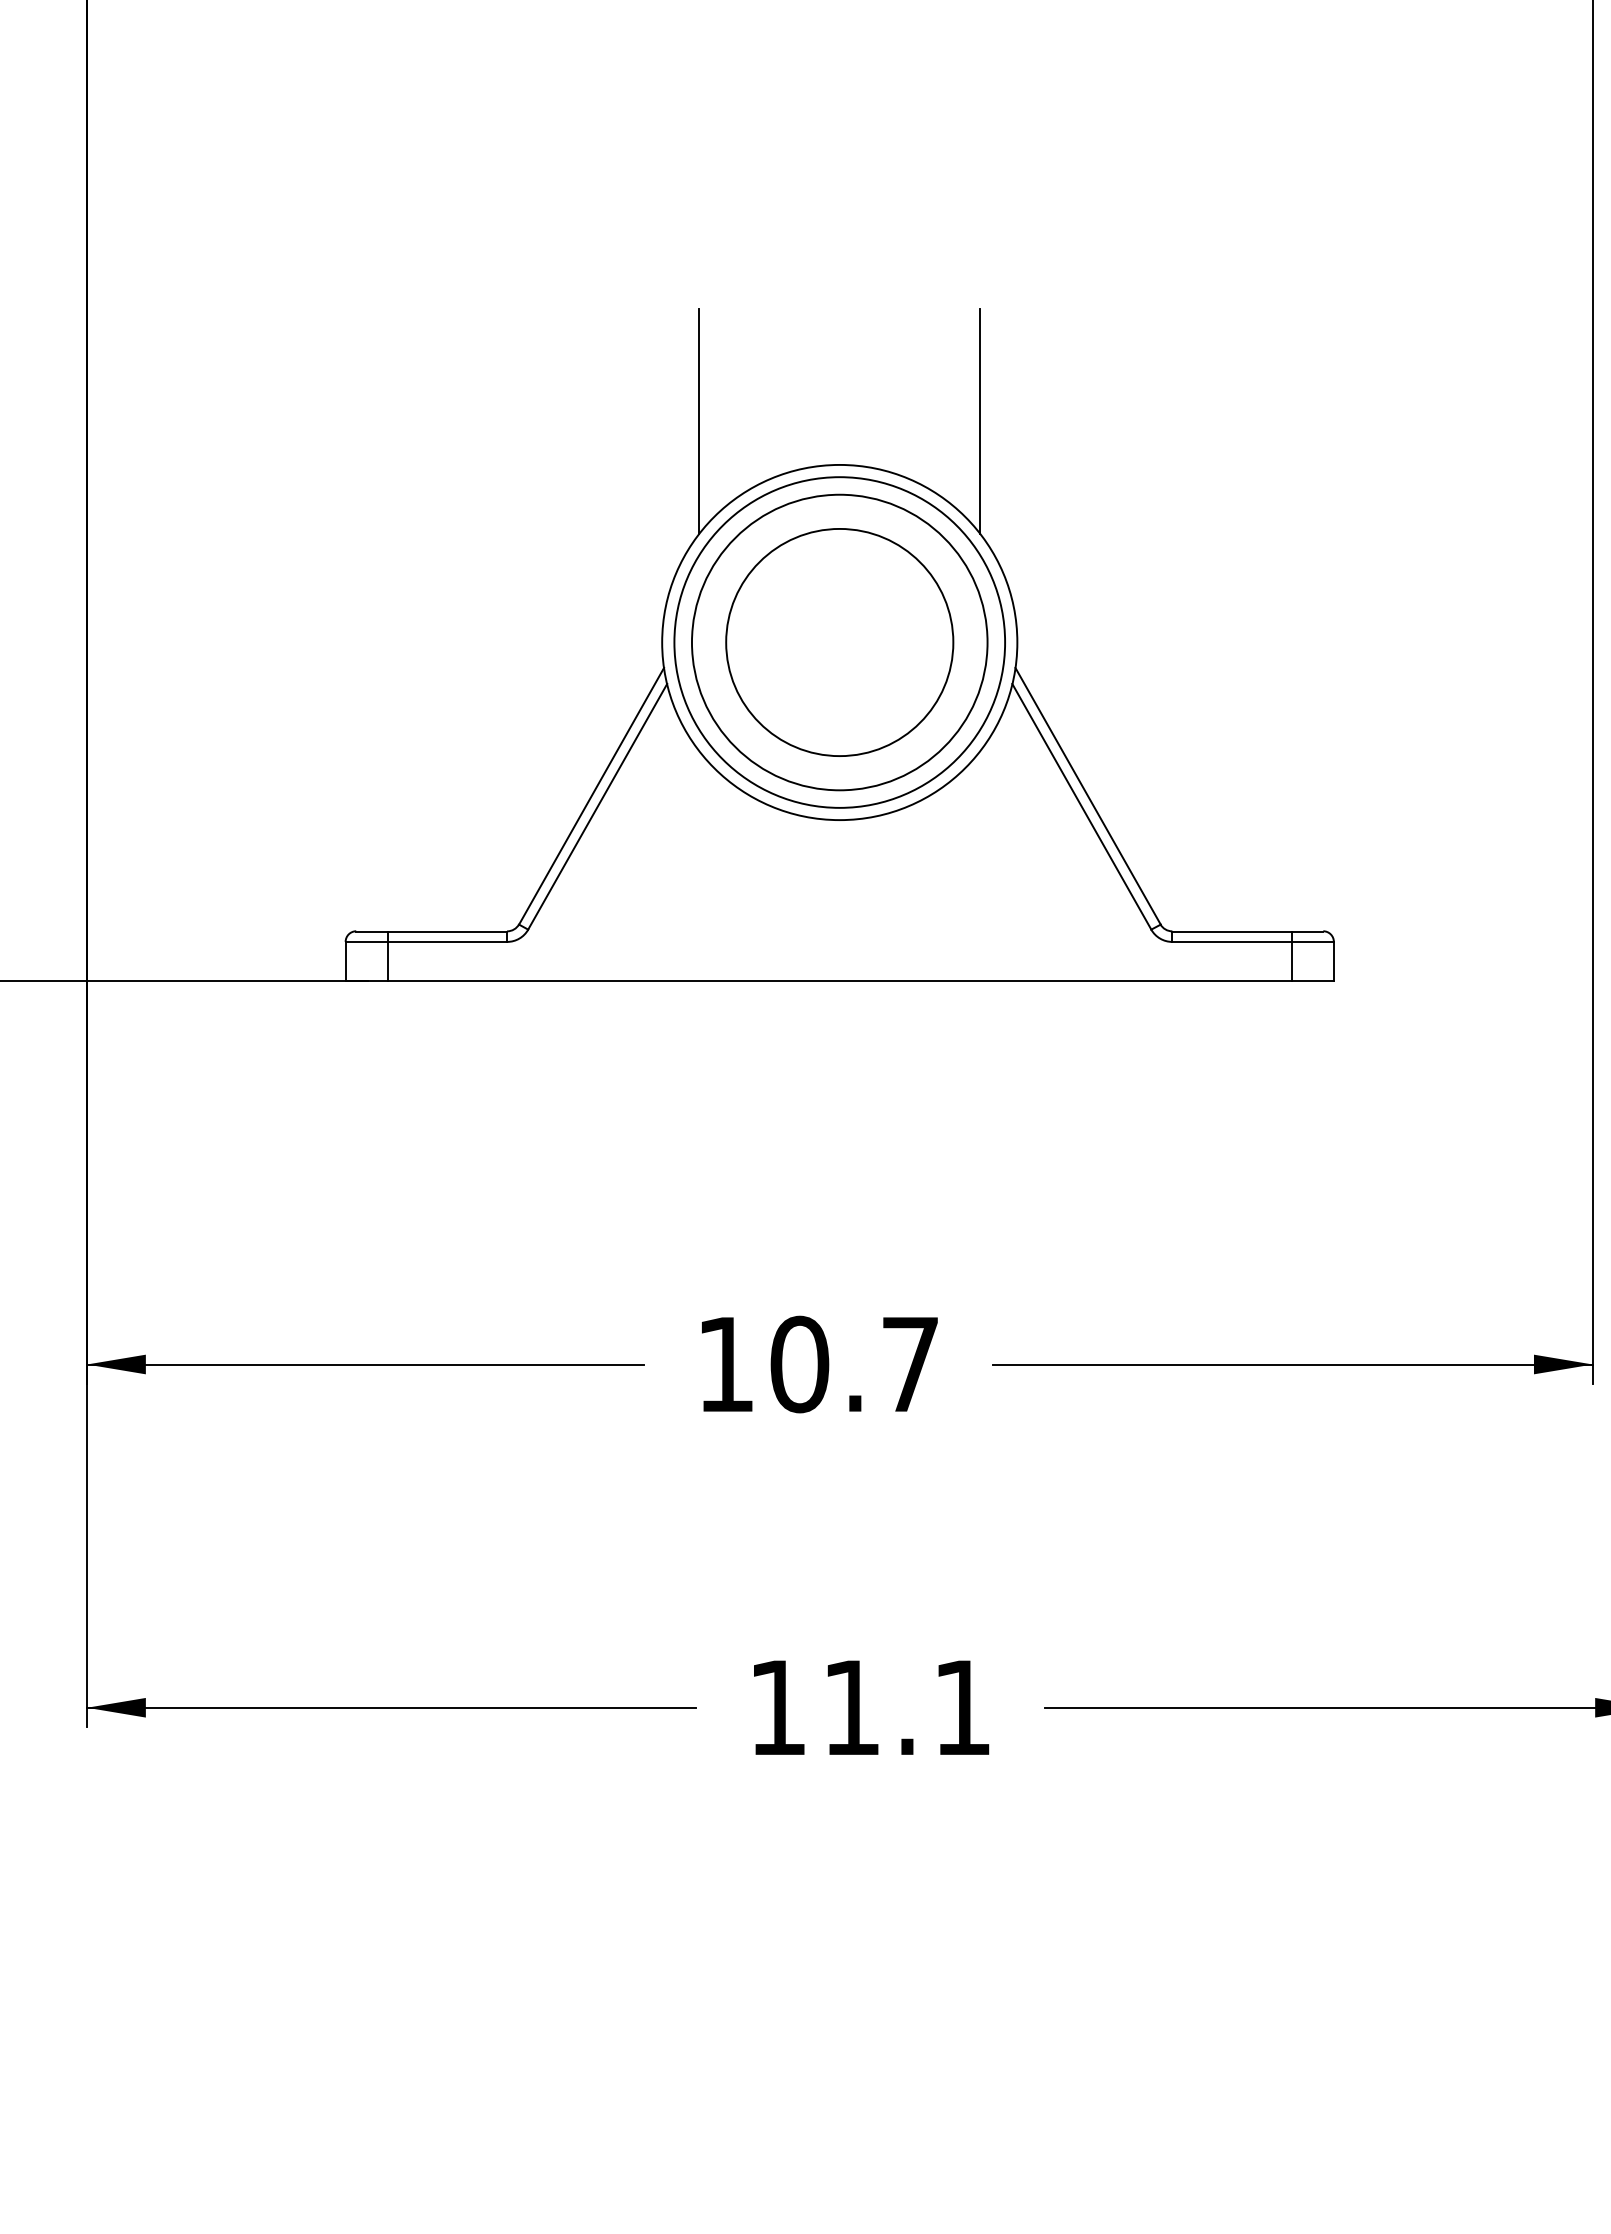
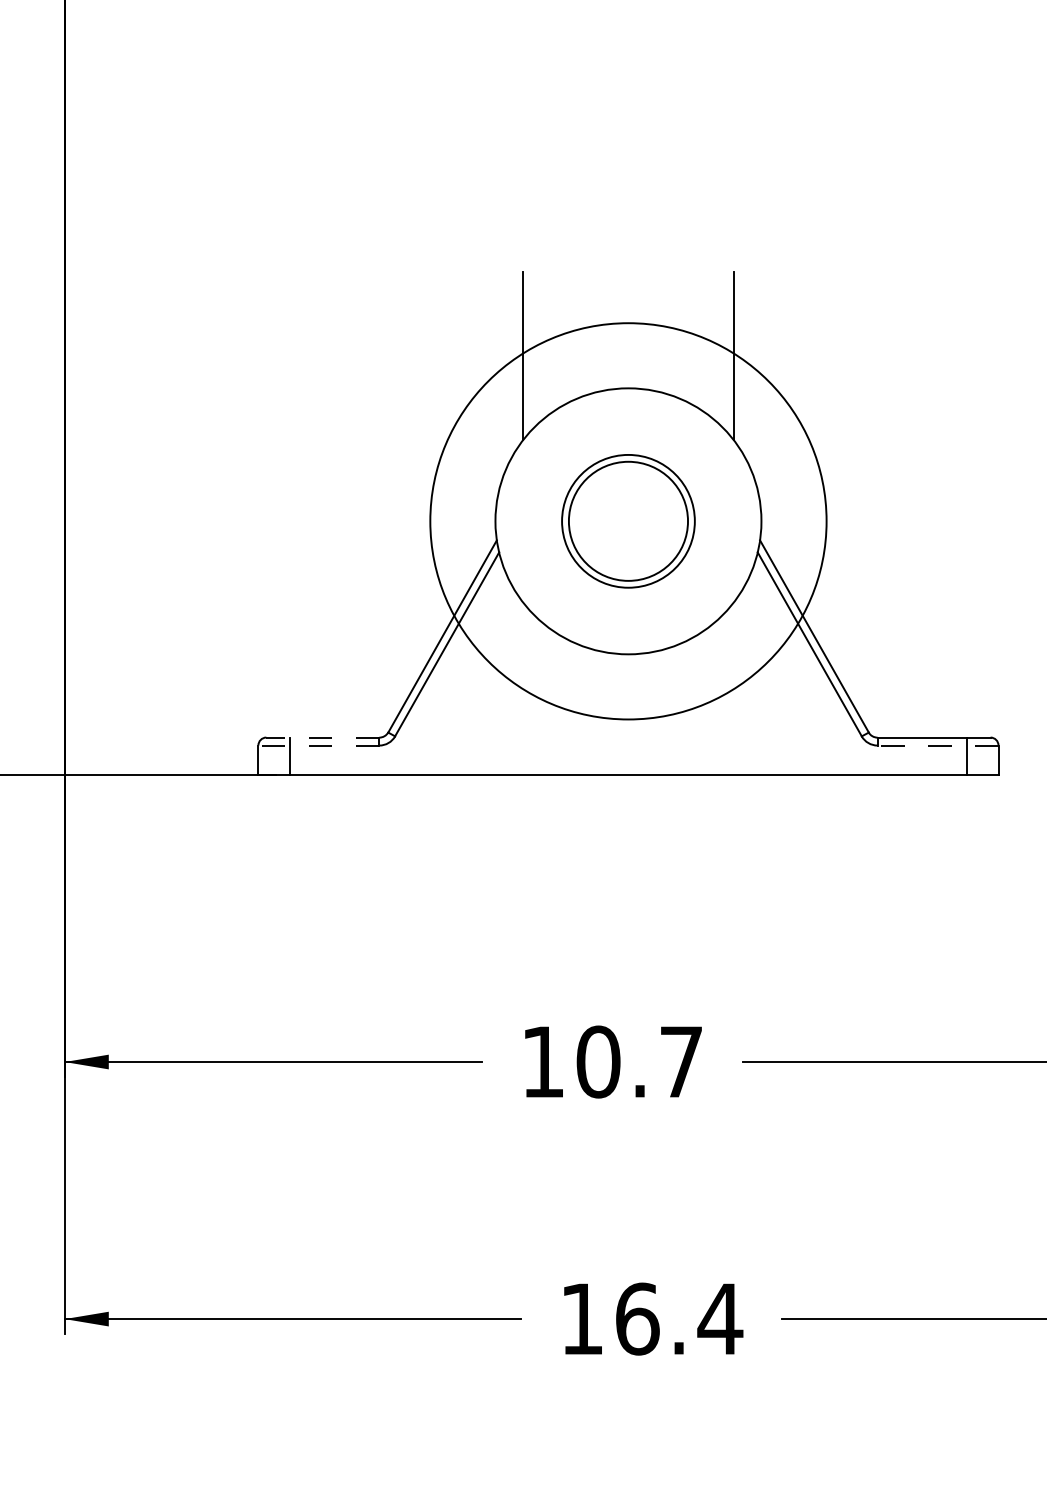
circle: (839, 642) -> (628, 521), size x0.6
circle: (839, 642) -> (628, 521), size x0.7
circle: (839, 642) -> (628, 521), size x1.6
line: (431, 931) -> (322, 737), solid -> dashed
line: (426, 941) -> (318, 745), solid -> dashed
line: (1253, 941) -> (938, 745), solid -> dashed
text: (908, 1707) -> (679, 1318), 11.1 -> 16.4

